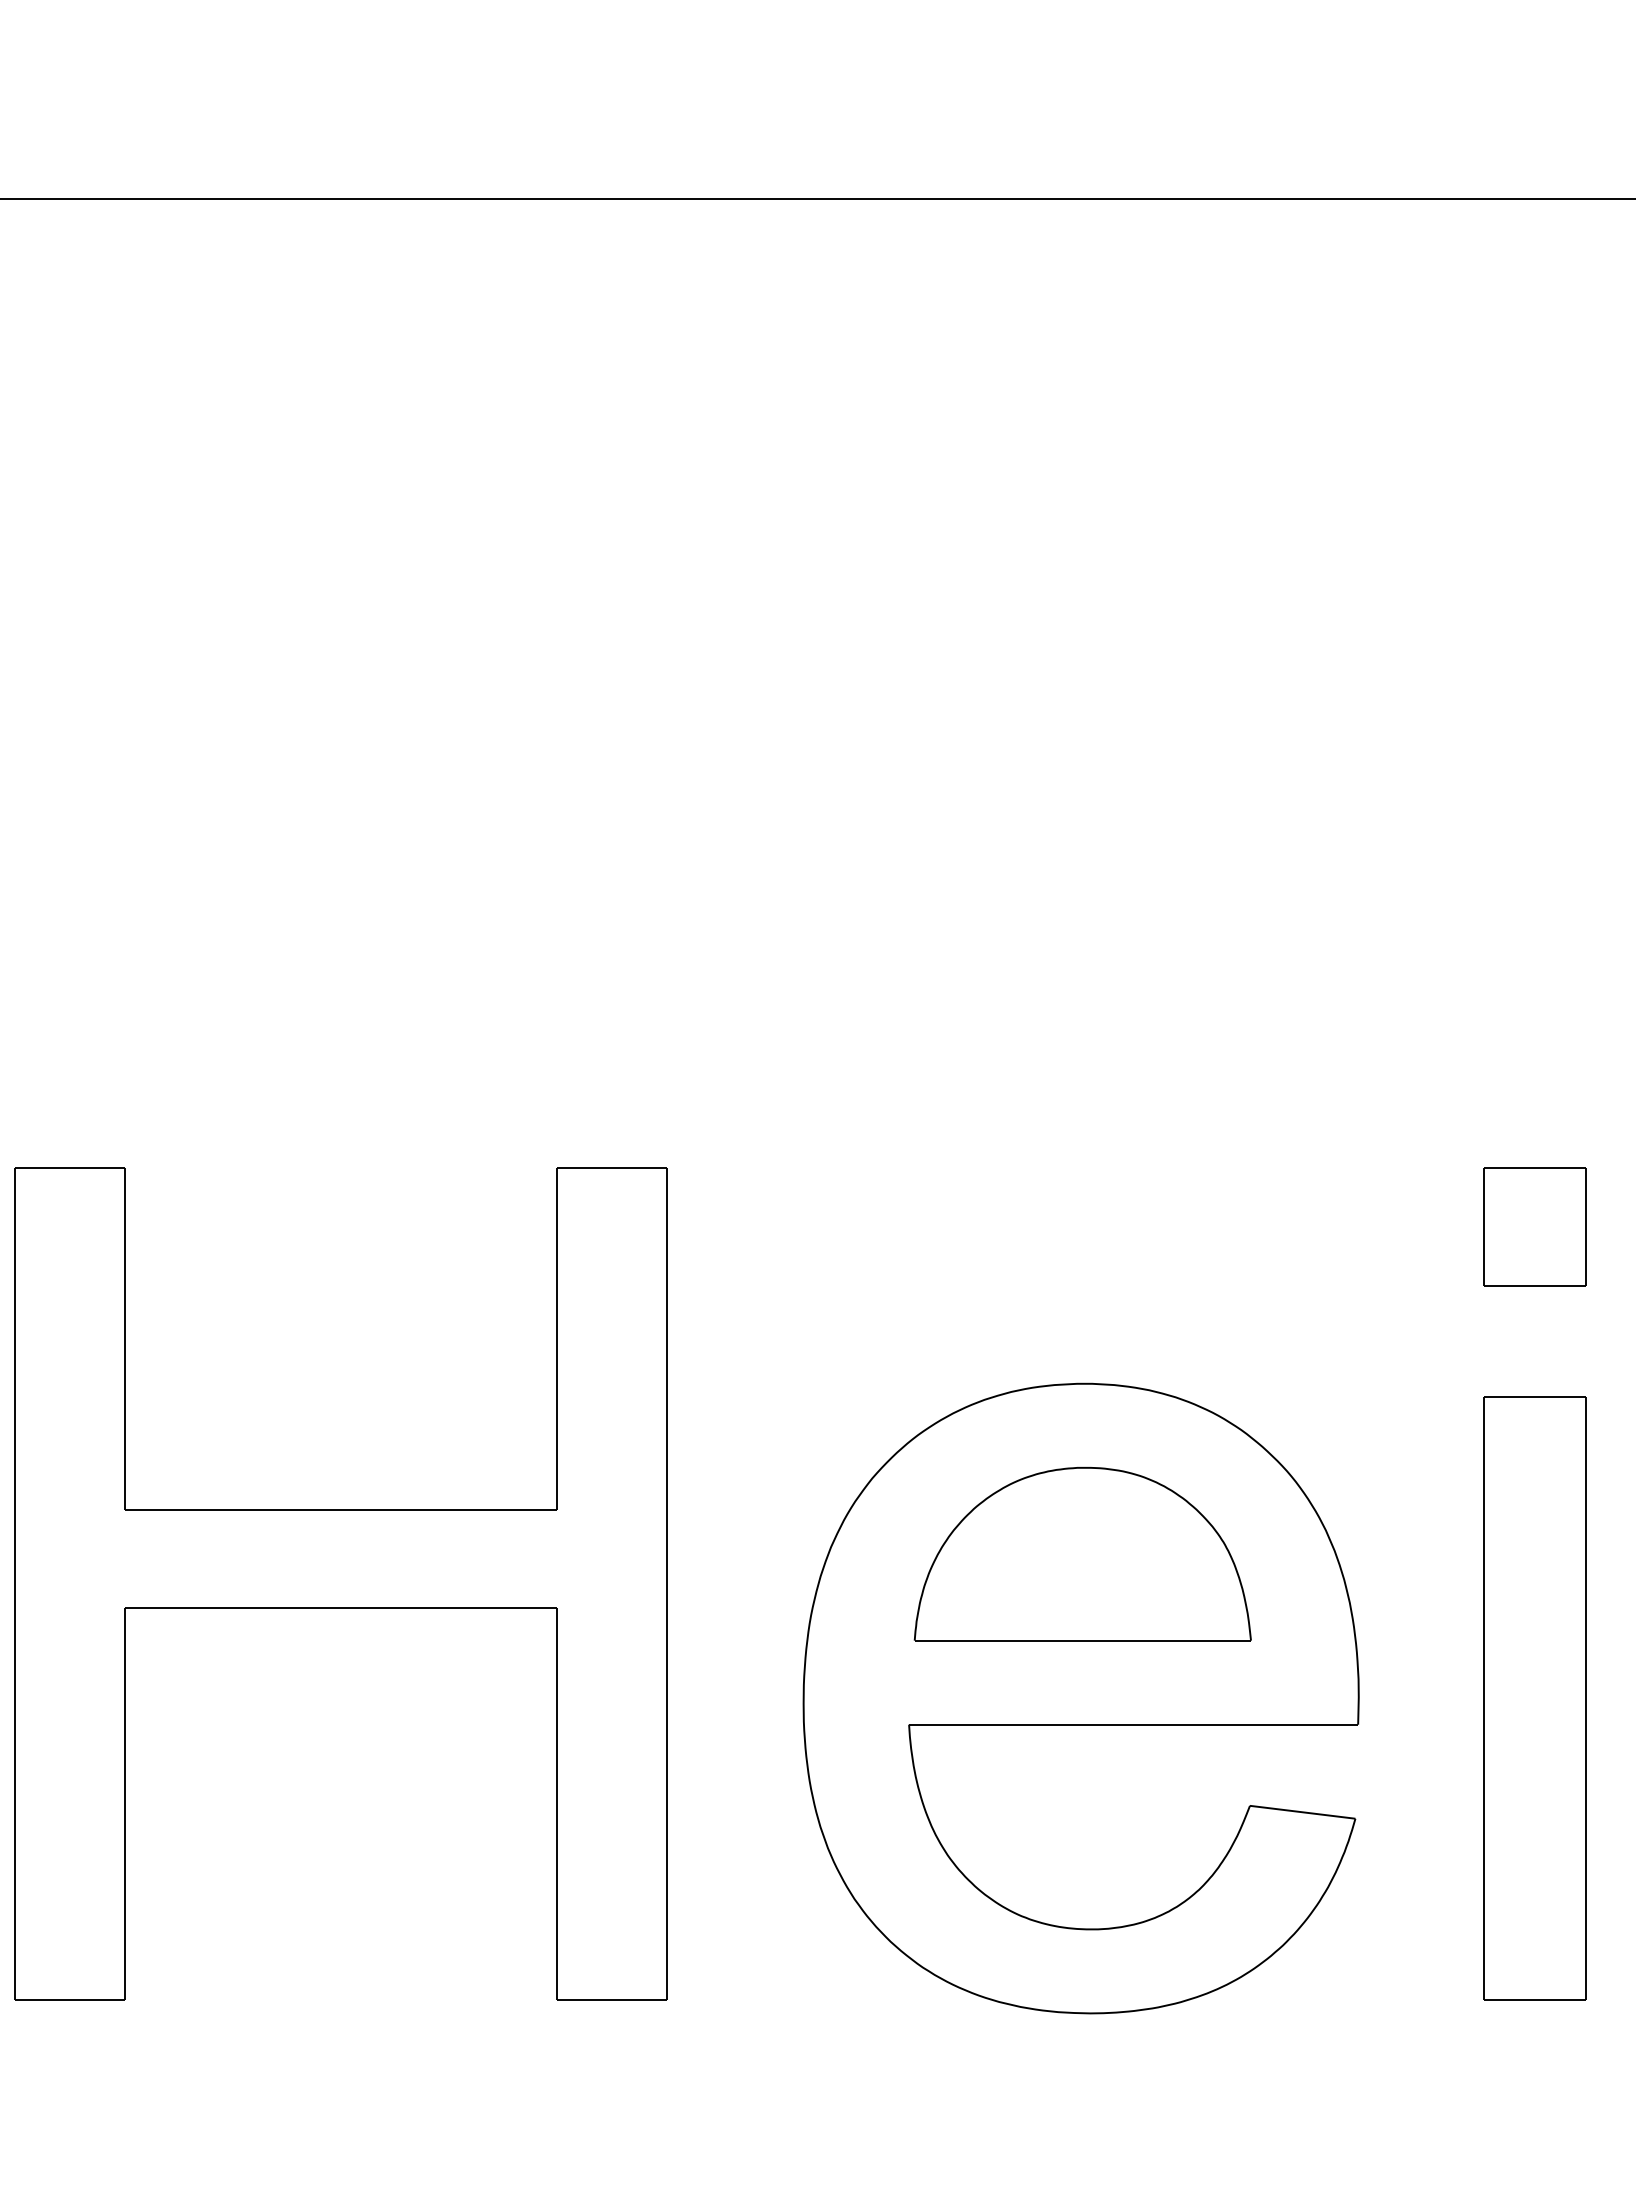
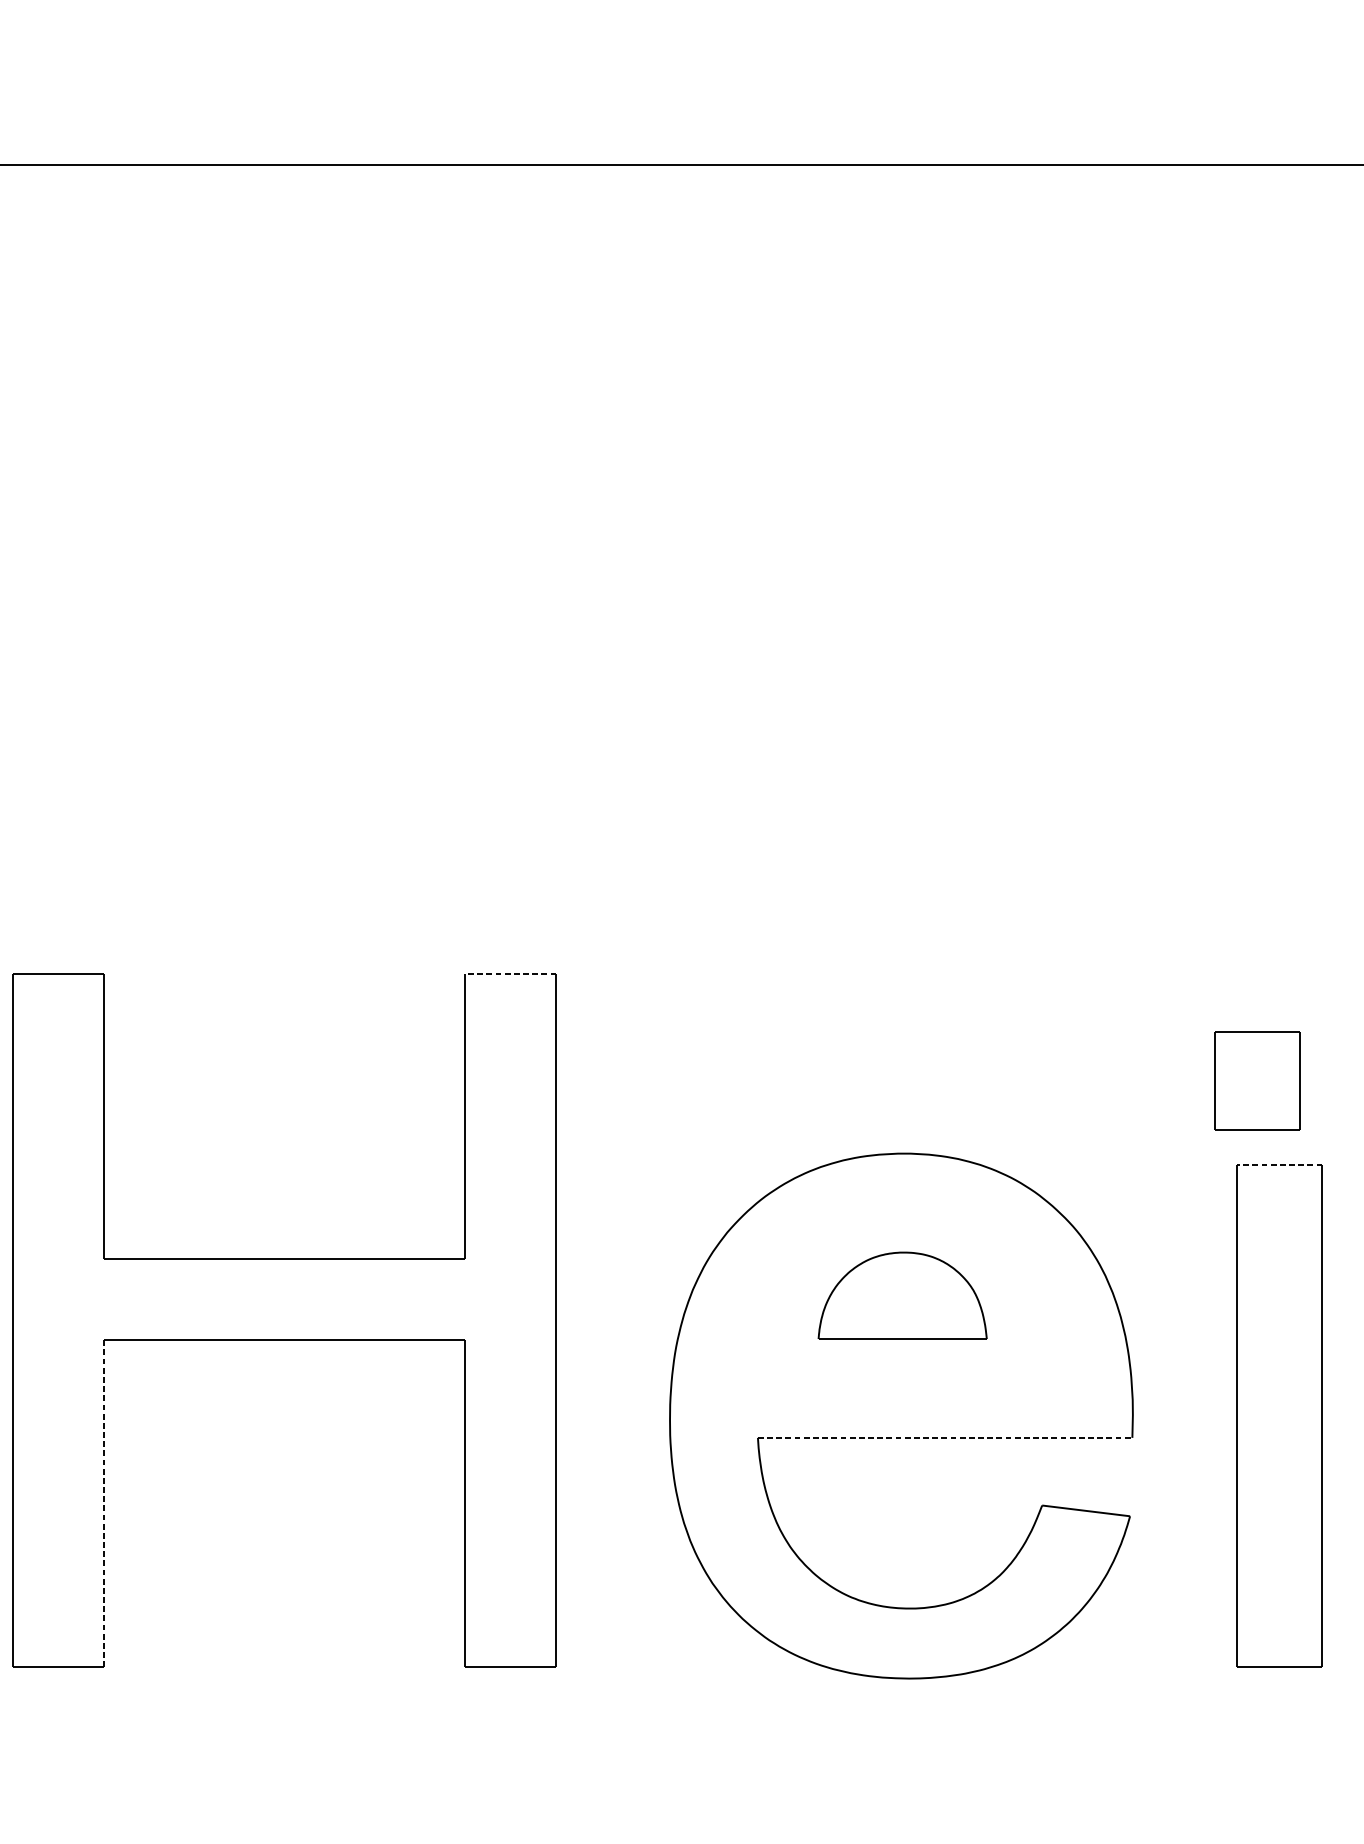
line: (611, 1168) -> (509, 974), solid -> dashed
part: (1534, 1226) -> (1256, 1080), moved
line: (1535, 1397) -> (1280, 1165), solid -> dashed
part: (1082, 1554) -> (902, 1295), size x0.6
line: (1133, 1724) -> (945, 1437), solid -> dashed
line: (125, 1803) -> (104, 1503), solid -> dashed

